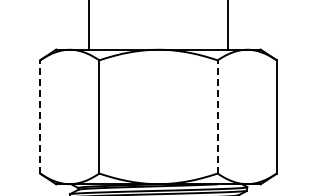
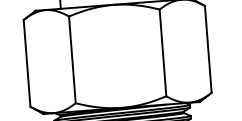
line: (40, 116) -> (27, 63), dashed -> solid
line: (217, 116) -> (162, 52), dashed -> solid

